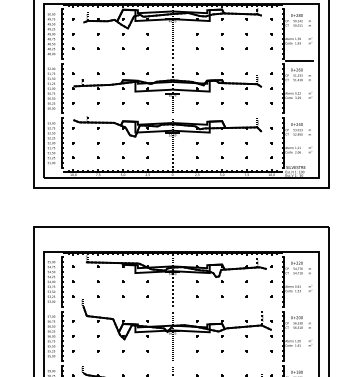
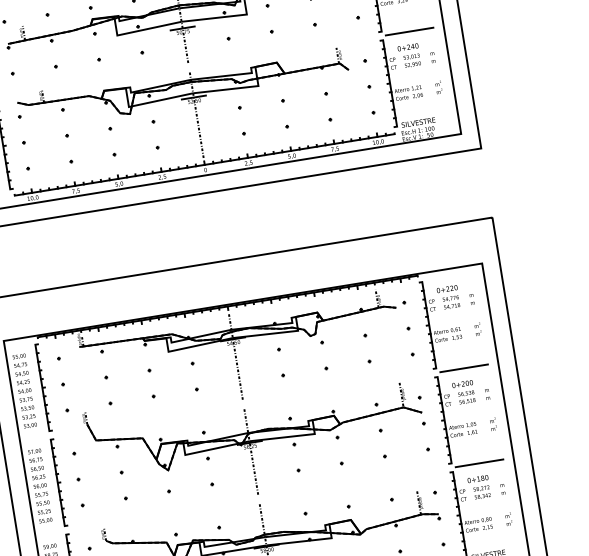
line: (298, 115) -> (408, 31), added
line: (298, 309) -> (463, 369), added
line: (298, 363) -> (478, 463), added

